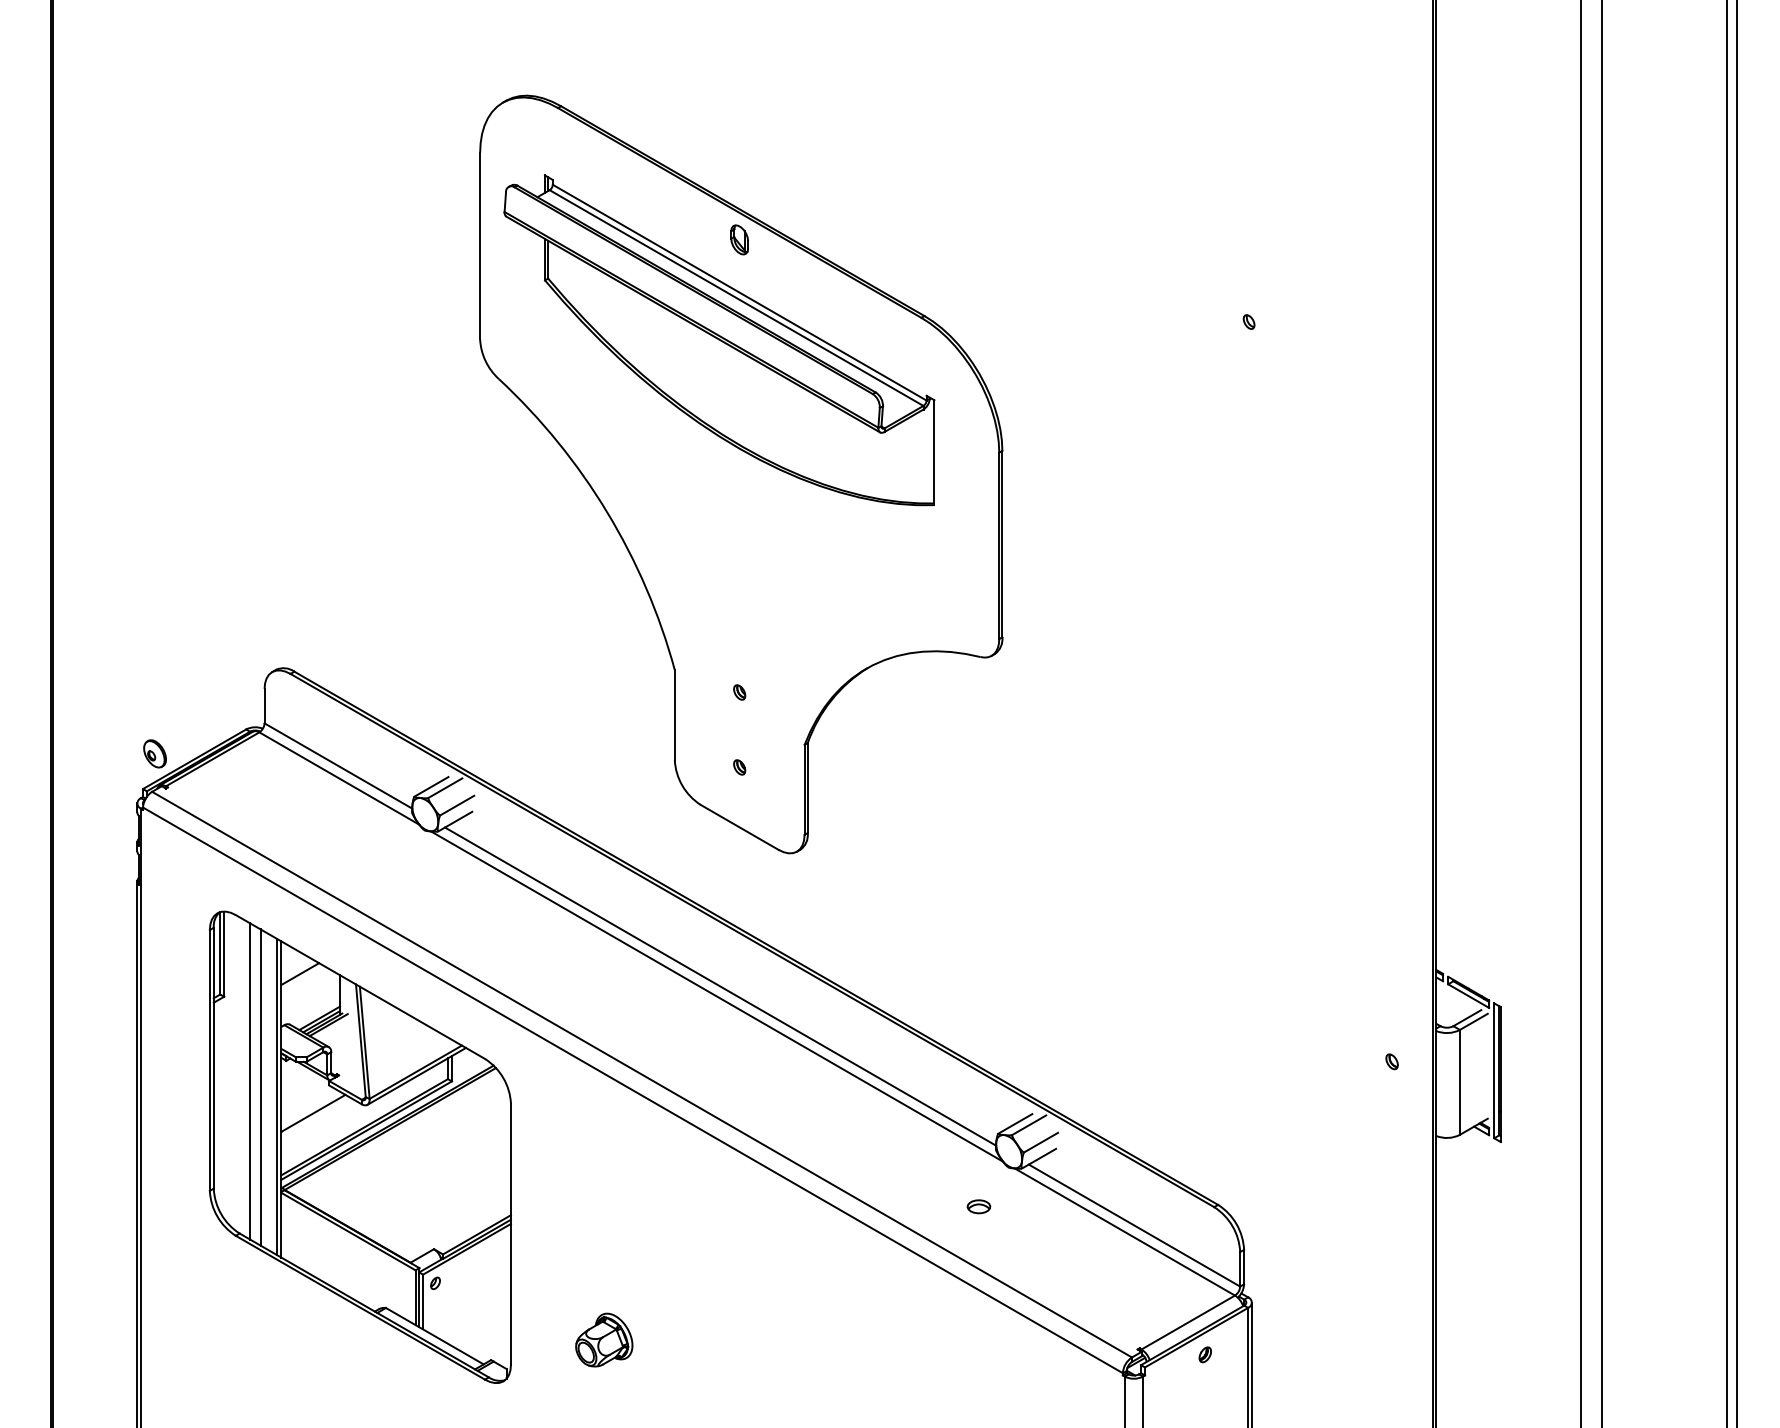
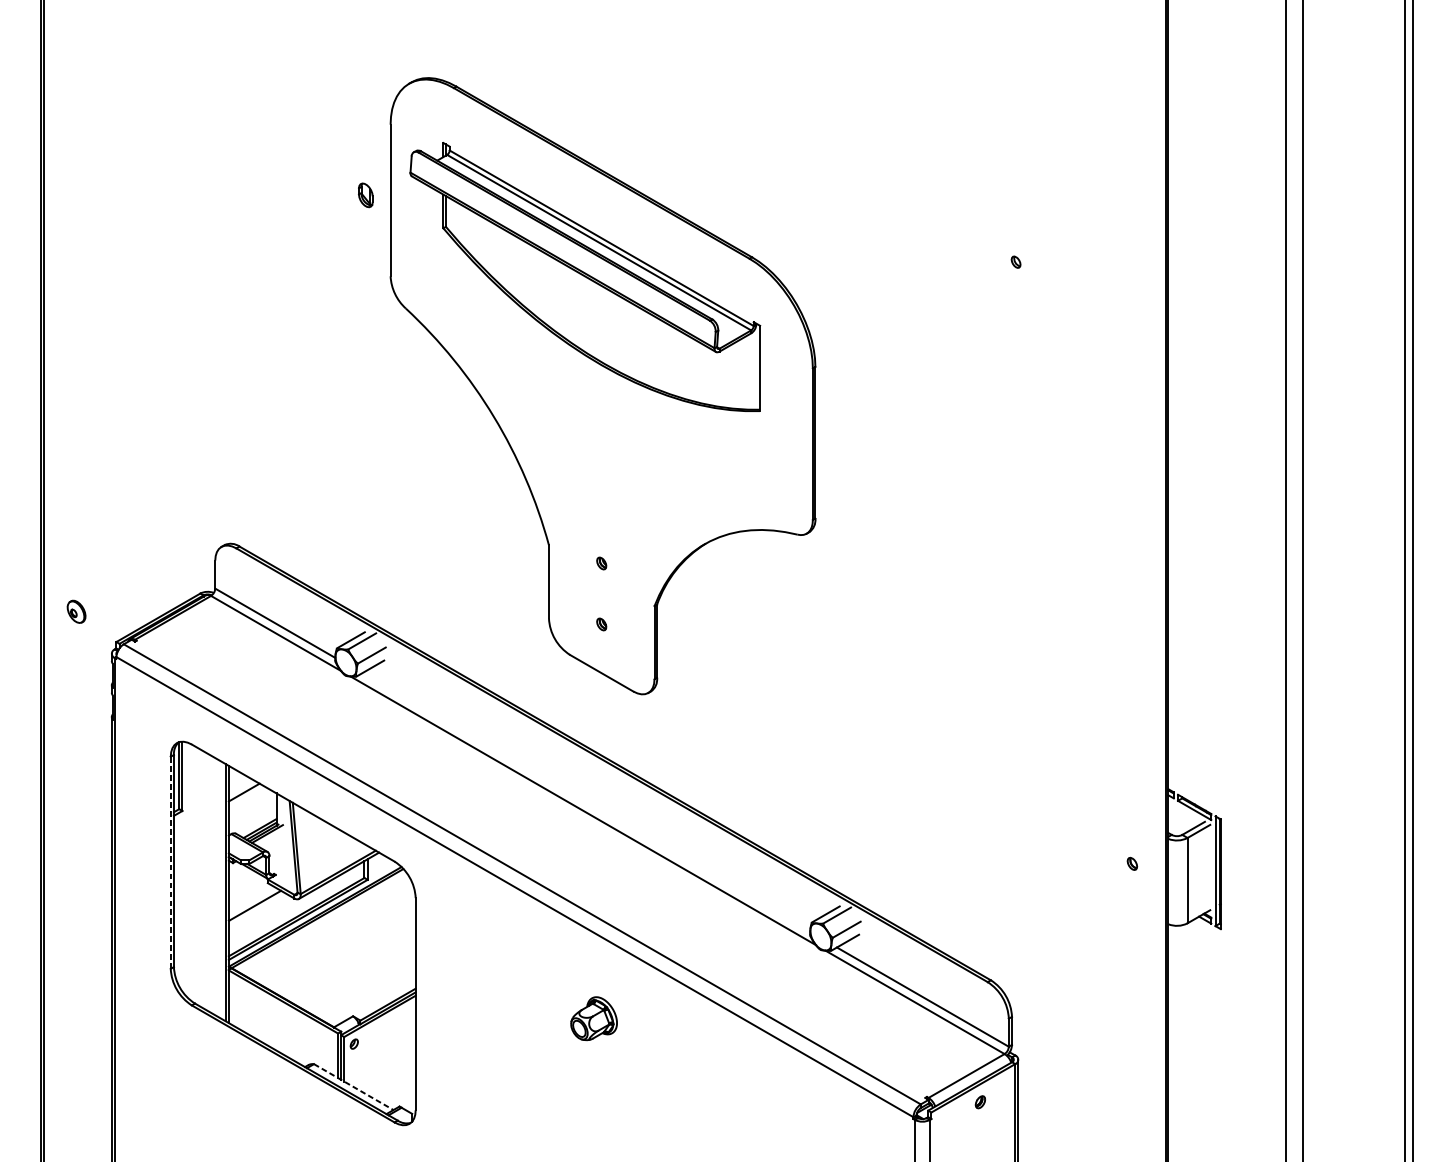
part: (739, 239) -> (365, 195), moved
part: (154, 753) -> (76, 611), moved
line: (720, 986) -> (586, 802), removed
line: (209, 1059) -> (170, 862), solid -> dashed
line: (250, 1081) -> (203, 879), removed
line: (260, 1087) -> (211, 884), removed
part: (978, 1206) -> (795, 981), removed
line: (435, 1336) -> (354, 1087), solid -> dashed
part: (604, 1339) -> (594, 1018), moved

